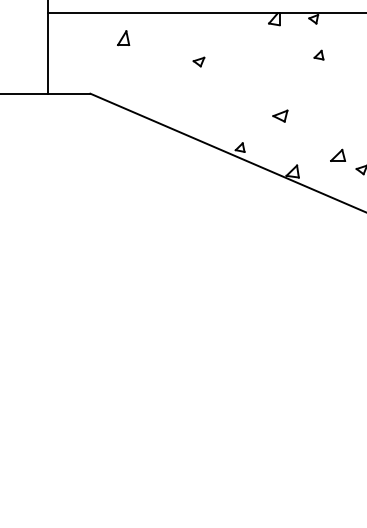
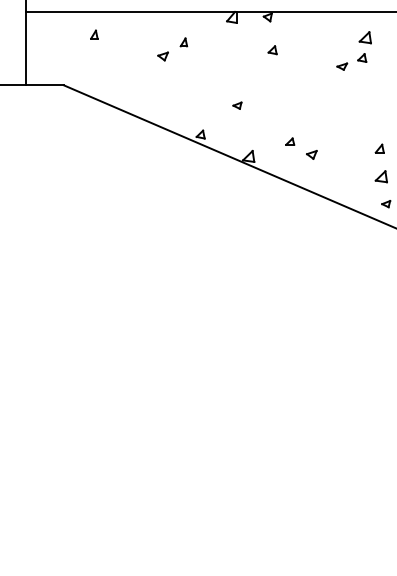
part: (123, 37) -> (94, 34), size x0.62
part: (221, 46) -> (183, 42), added
part: (280, 115) -> (237, 105), size x0.62
part: (338, 155) -> (290, 141), size x0.62

